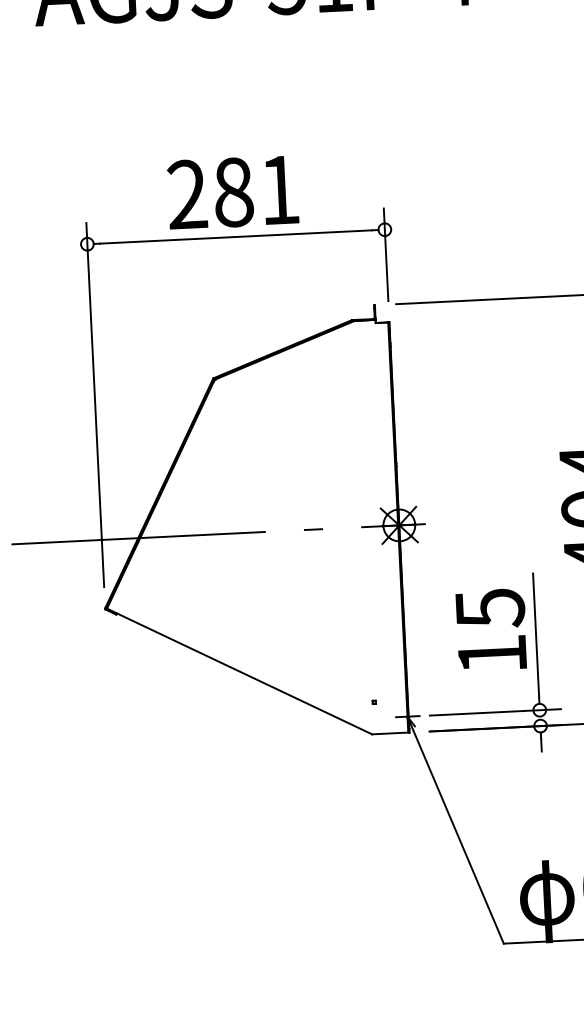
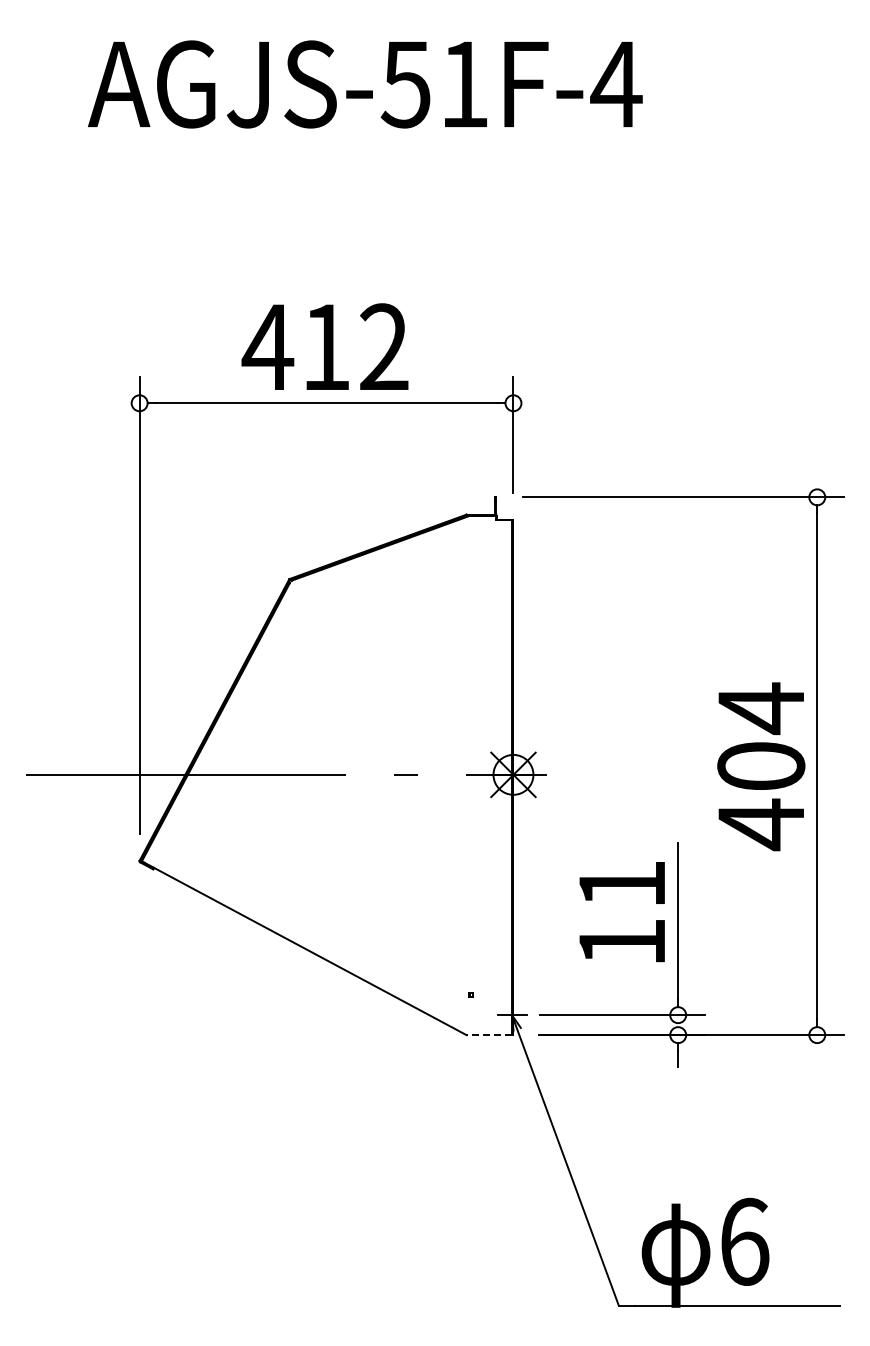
text: (232, 192) -> (324, 347), 281 -> 412
text: (490, 609) -> (622, 885), 15 -> 11
line: (390, 733) -> (489, 1035), solid -> dashed

